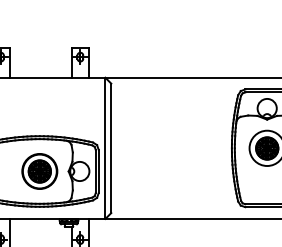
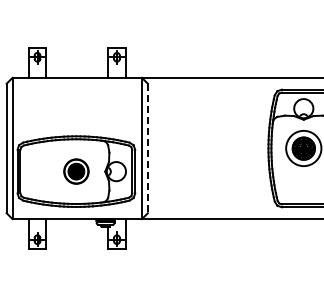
line: (110, 148) -> (147, 148), solid -> dashed
part: (39, 171) -> (76, 171), size x0.7

